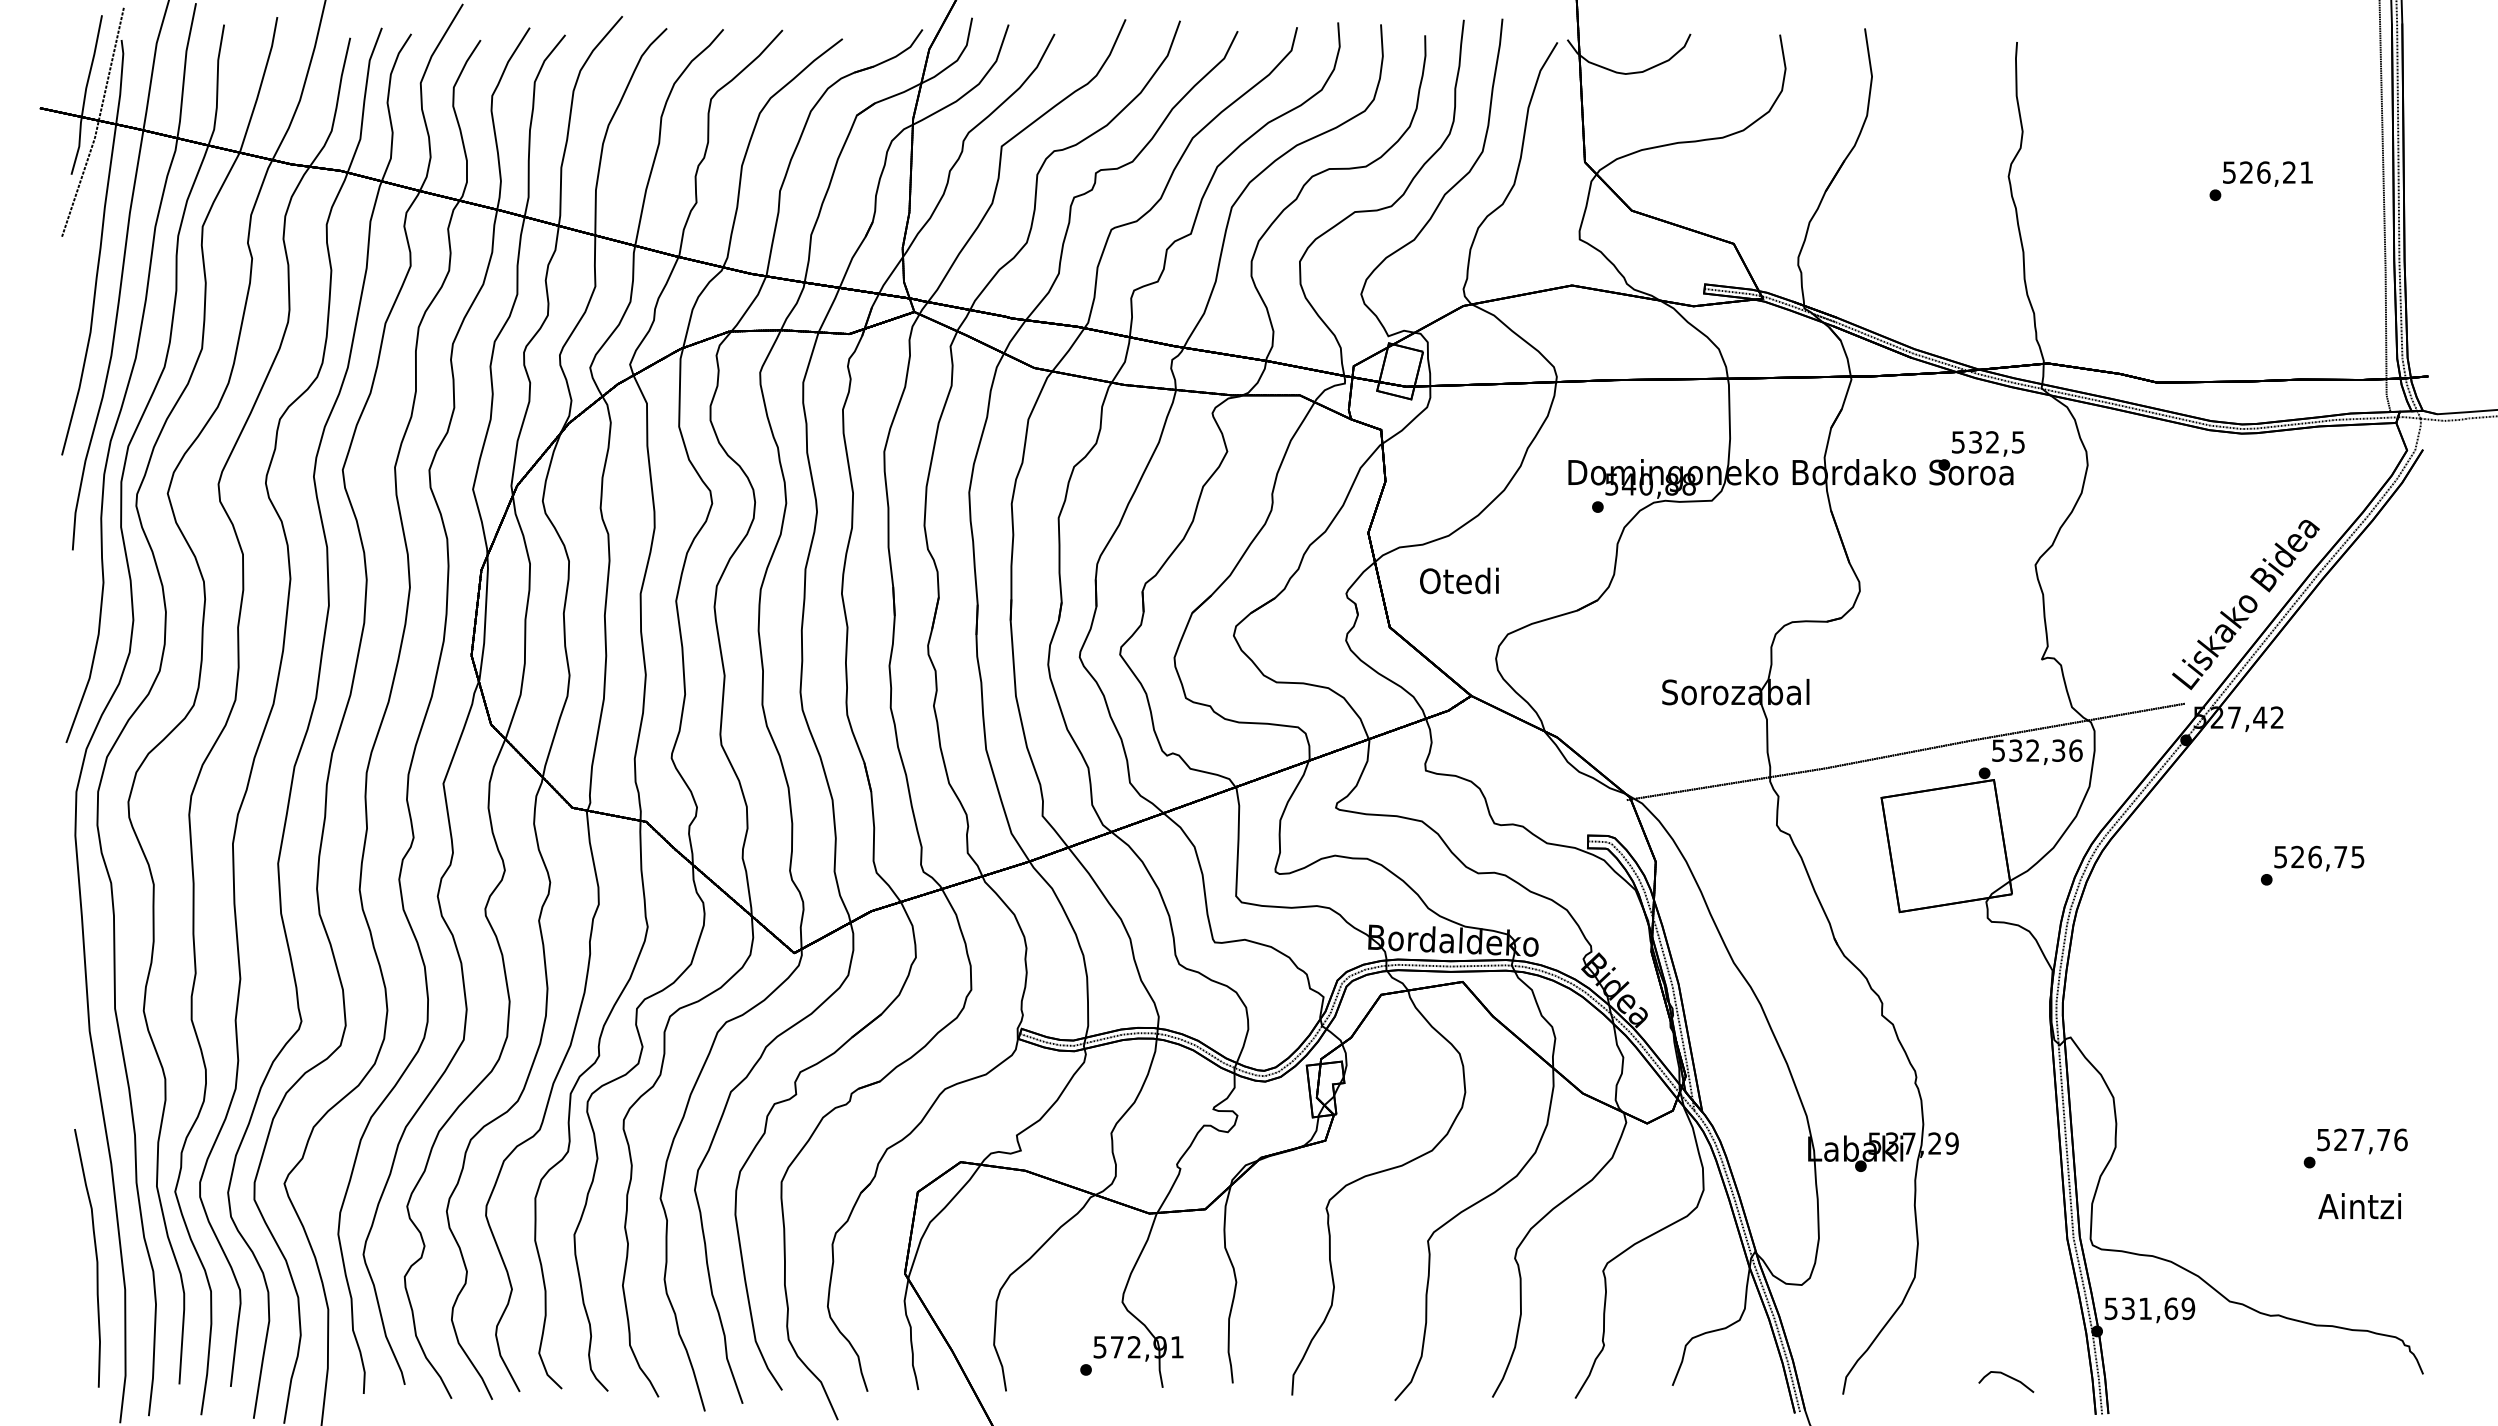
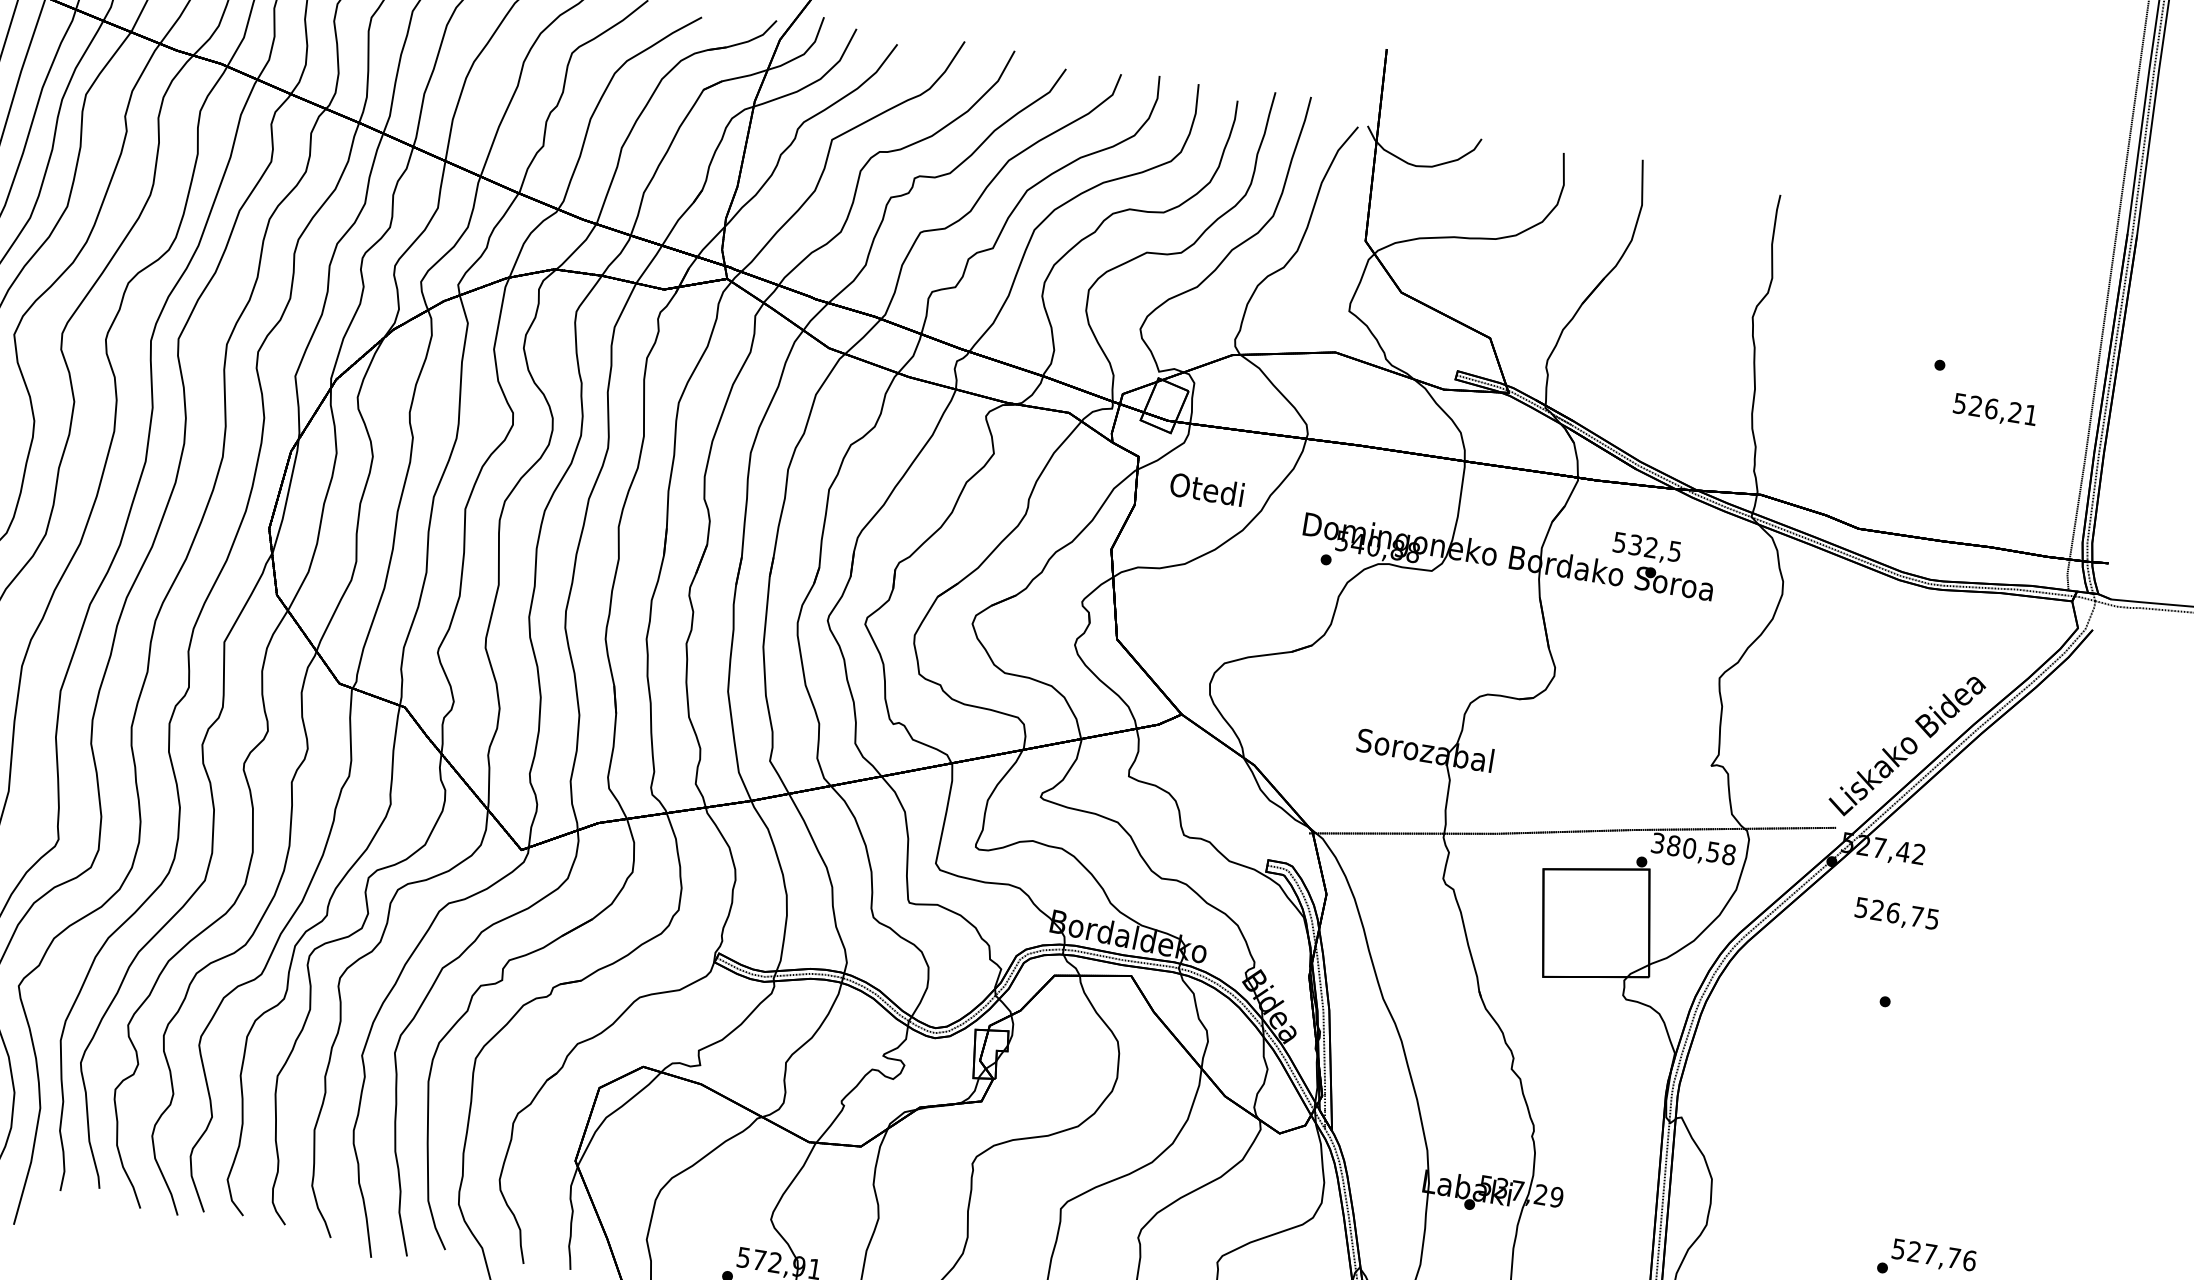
text: (2267, 173) -> (1994, 410), moved
text: (1988, 443) -> (1647, 548), moved
text: (1459, 580) -> (1207, 489), moved
text: (2037, 750) -> (1693, 848), 532,36 -> 380,58
text: (2319, 858) -> (1897, 914), moved

